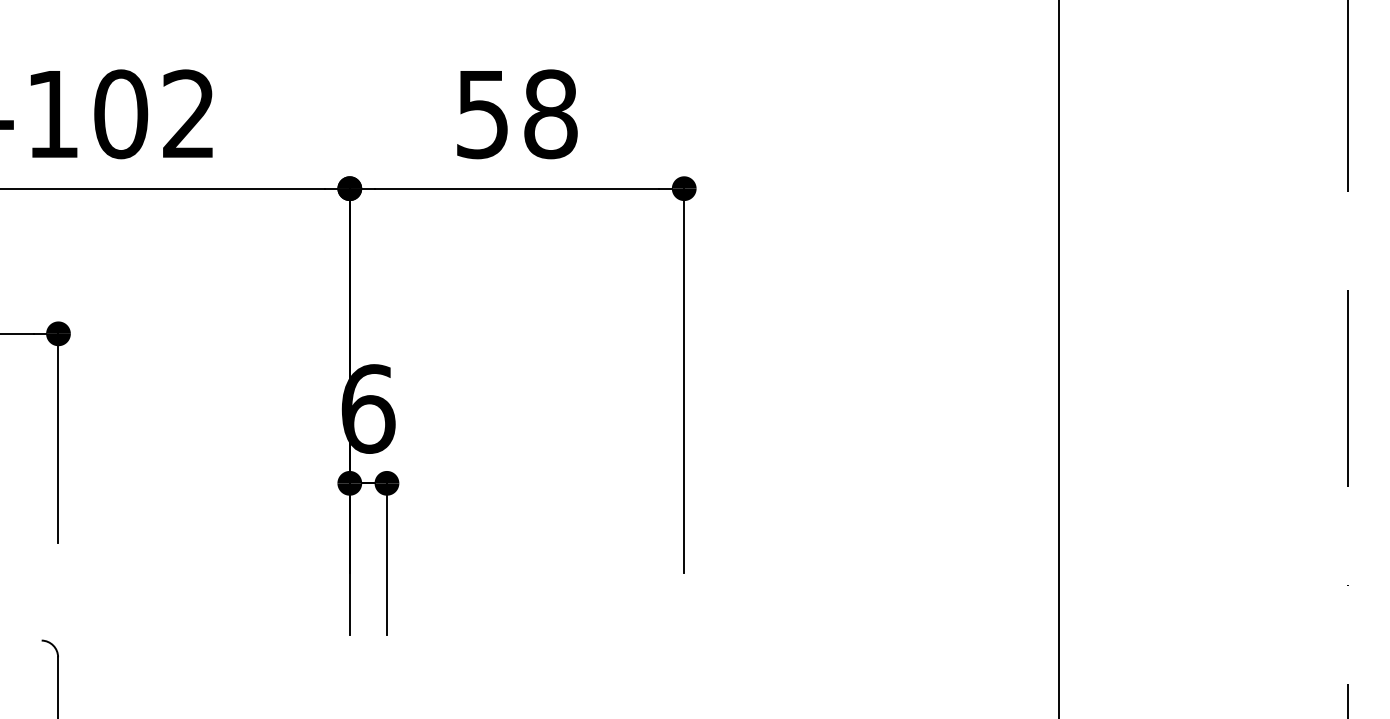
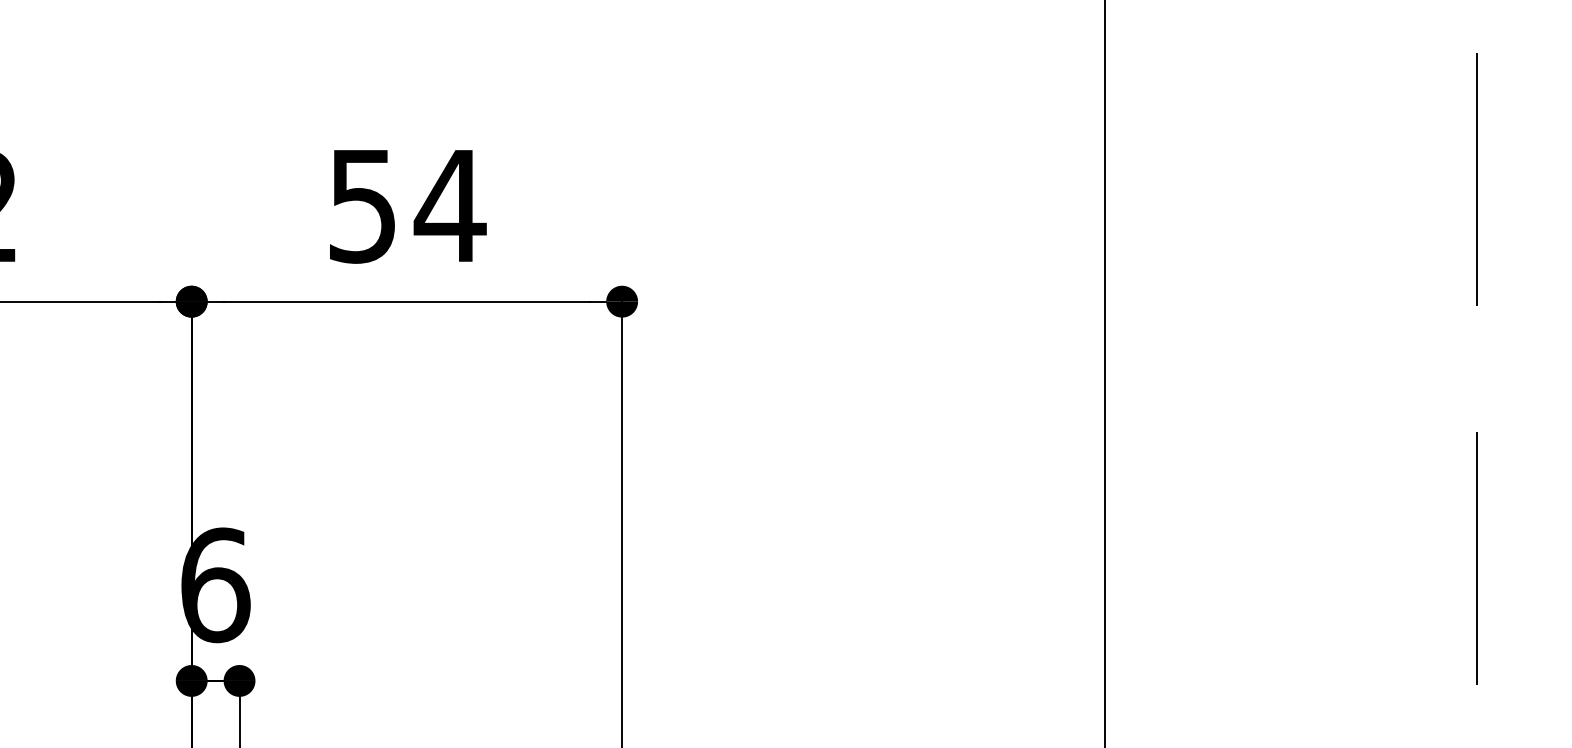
text: (550, 114) -> (450, 206), 58 -> 54

